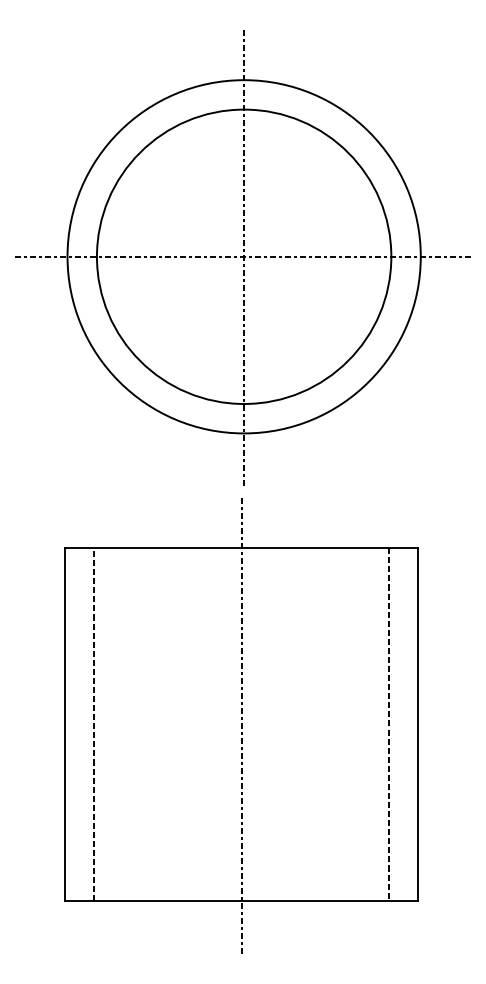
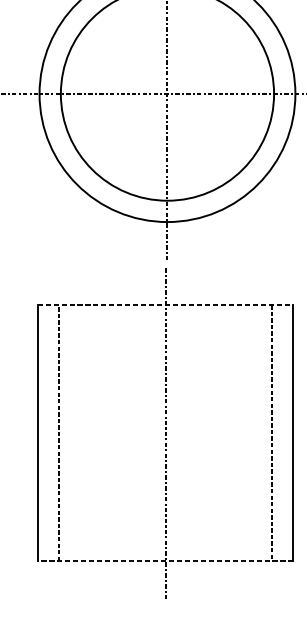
line: (241, 548) -> (165, 305), solid -> dashed
line: (241, 901) -> (165, 561), solid -> dashed

